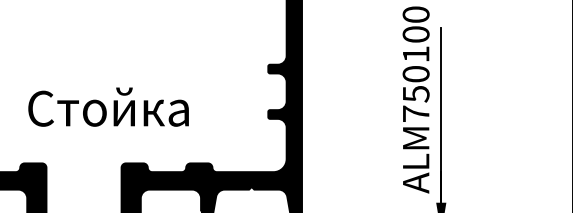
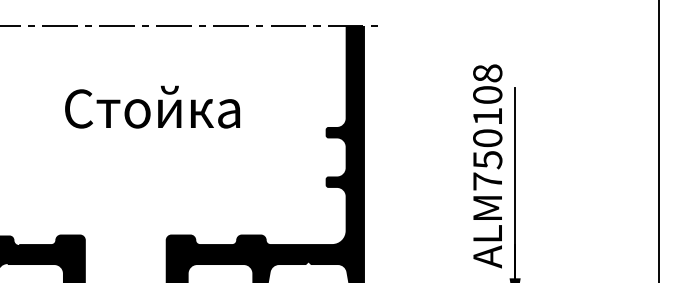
text: (415, 14) -> (487, 73), ALM750100 -> ALM750108
text: (108, 106) -> (152, 106), moved

